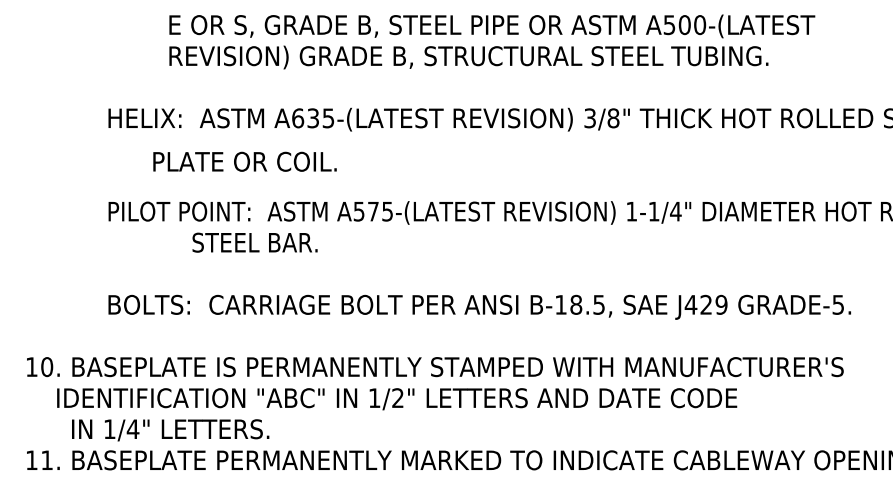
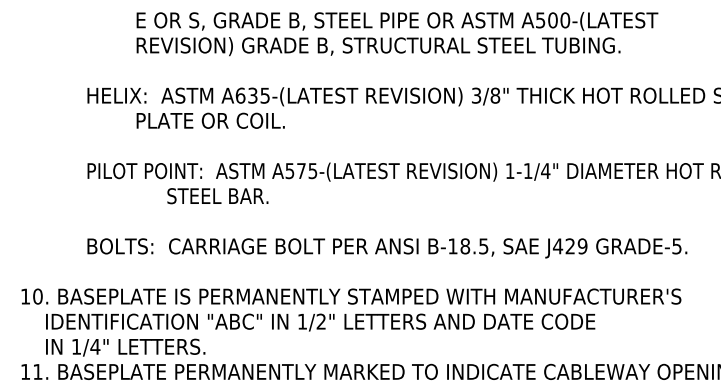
text: (244, 161) -> (210, 120), moved
text: (254, 243) -> (217, 196), moved
text: (170, 430) -> (125, 347), moved

